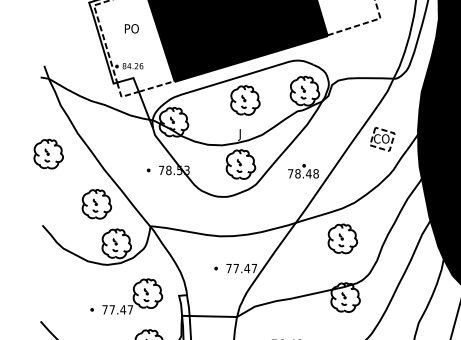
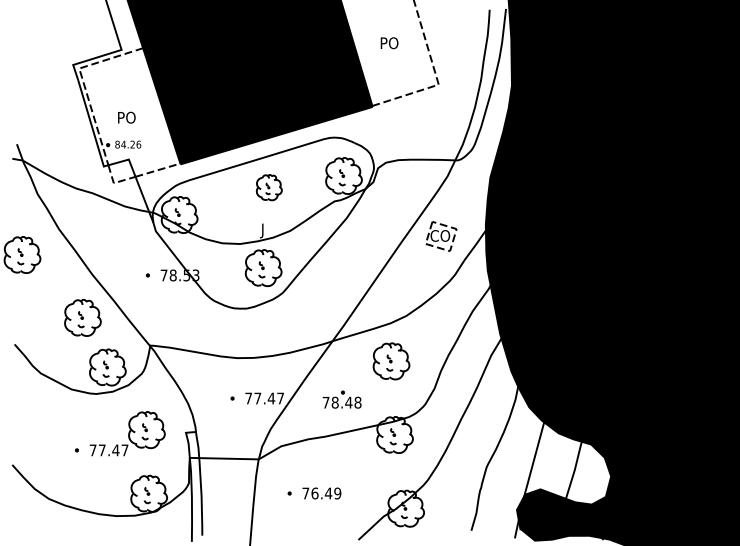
text: (131, 28) -> (126, 117), moved
part: (245, 100) -> (269, 187), size x0.7
part: (302, 171) -> (341, 399), moved

